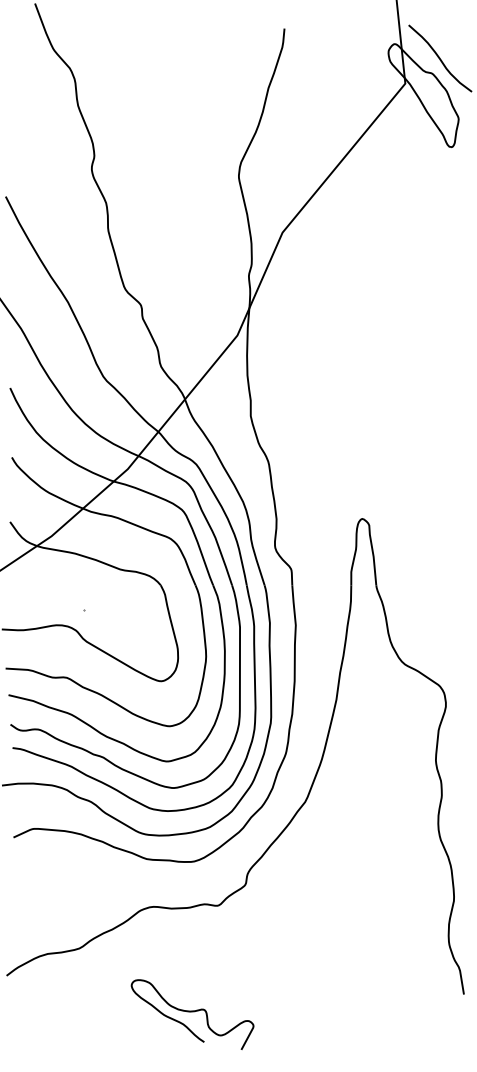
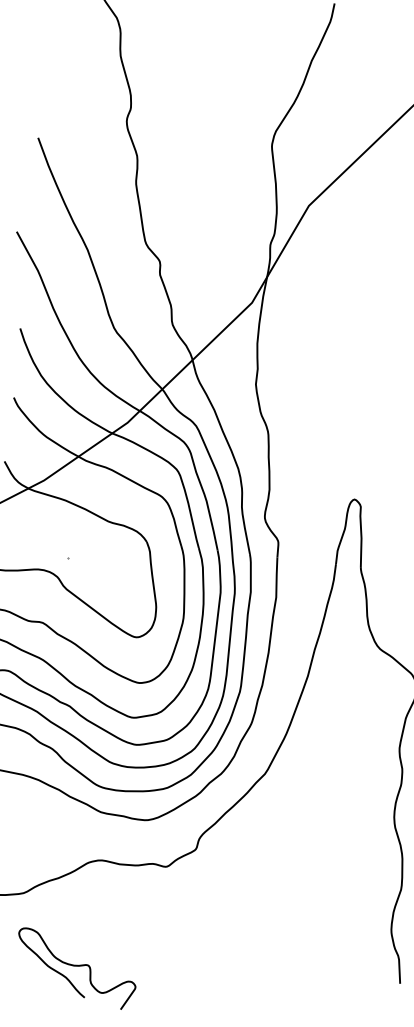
curve: (192, 1012) -> (76, 966), moved

